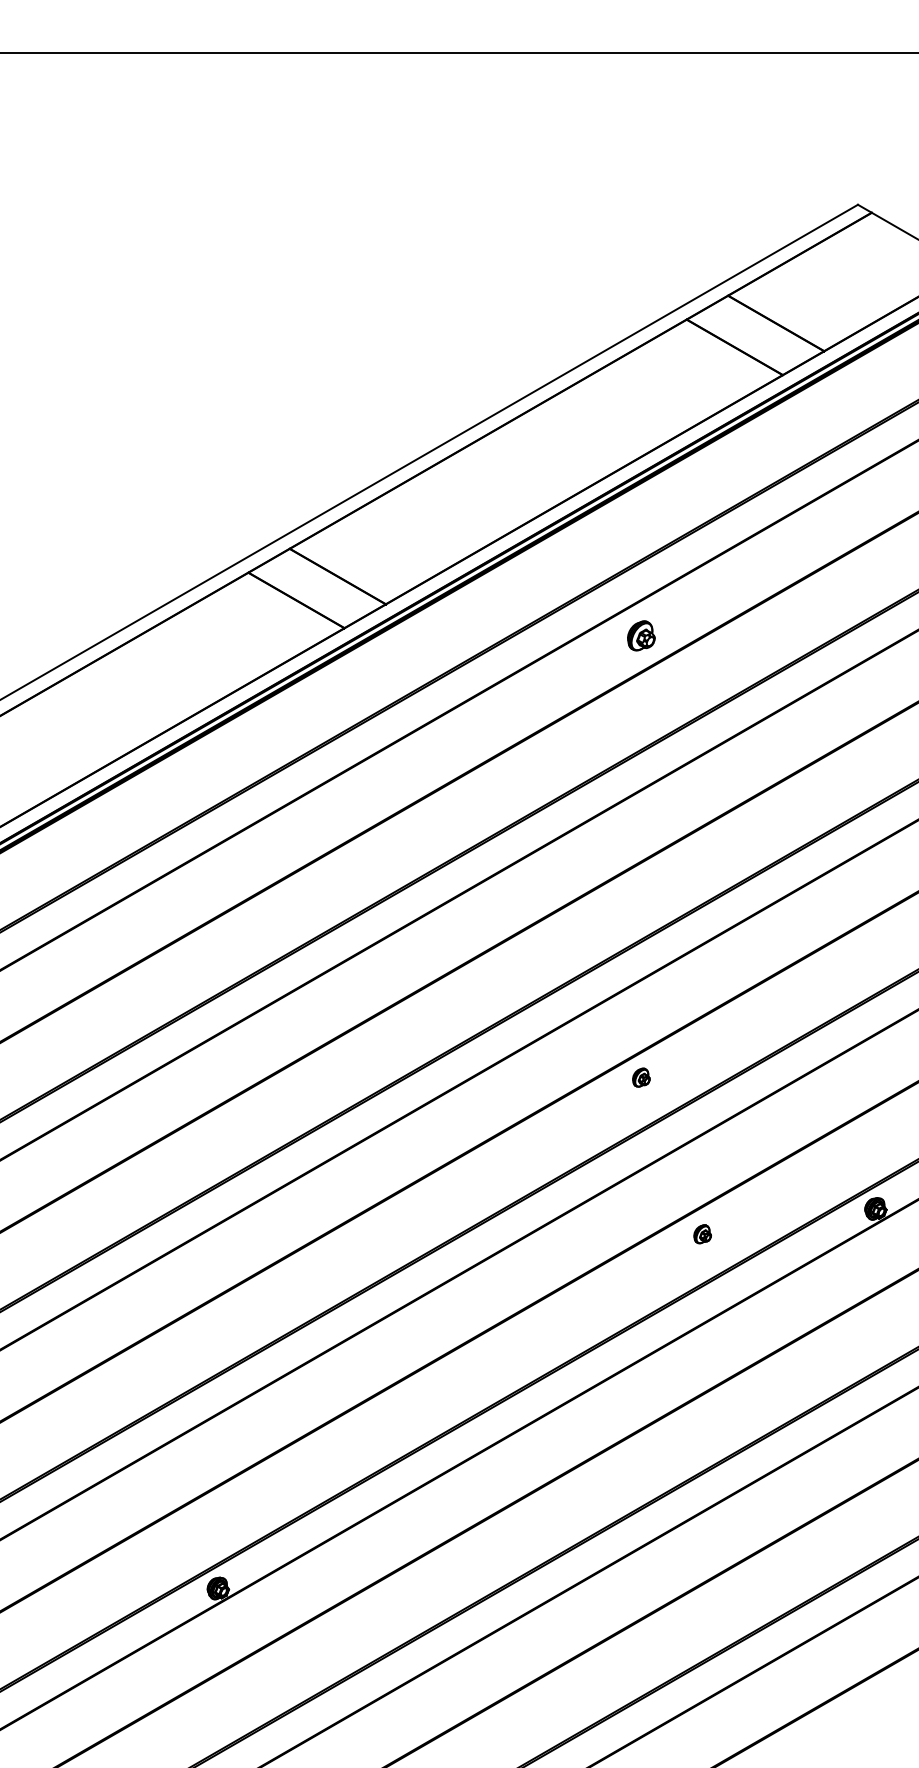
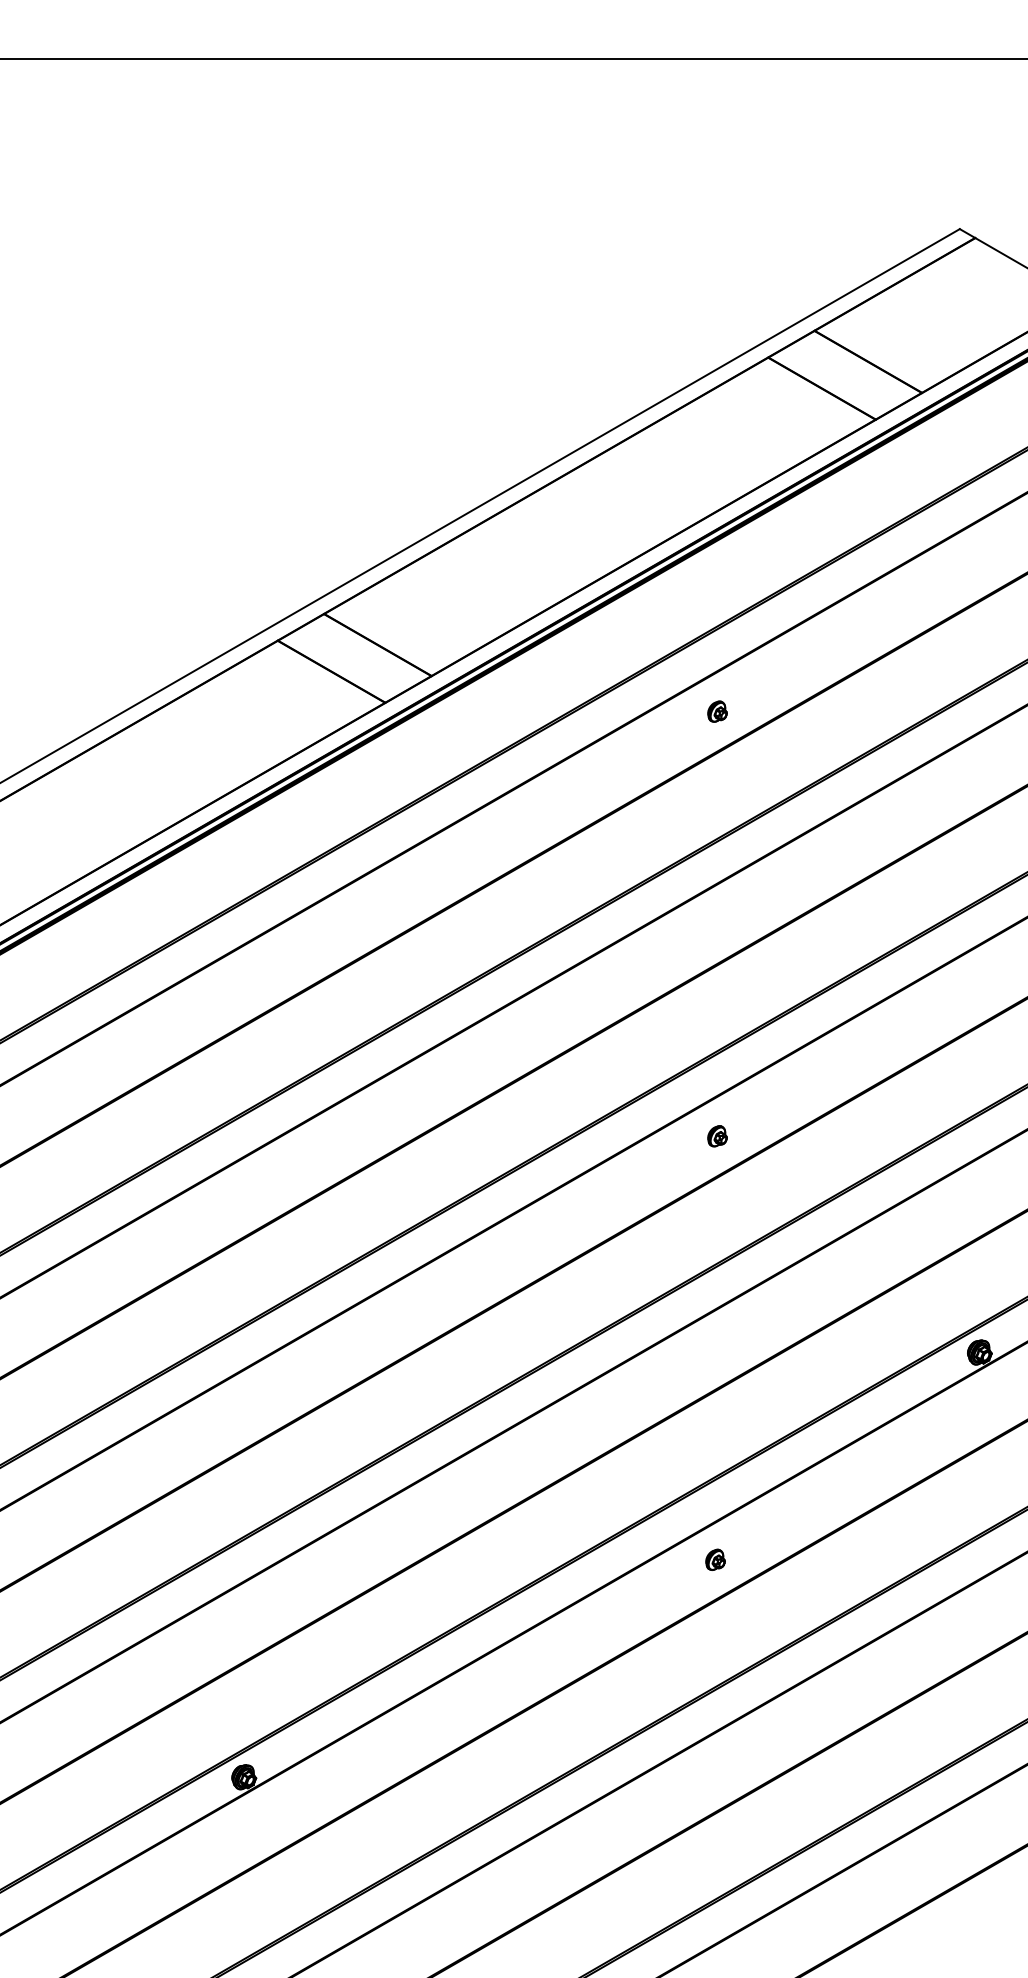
part: (641, 636) -> (717, 712), size x0.62
part: (641, 1077) -> (717, 1136), moved
part: (702, 1234) -> (715, 1560), moved

